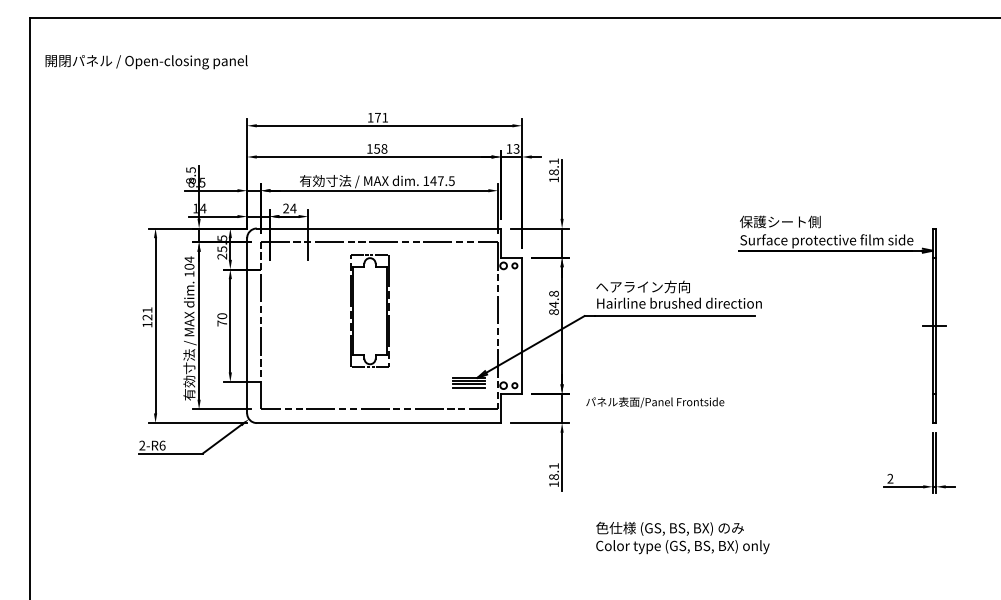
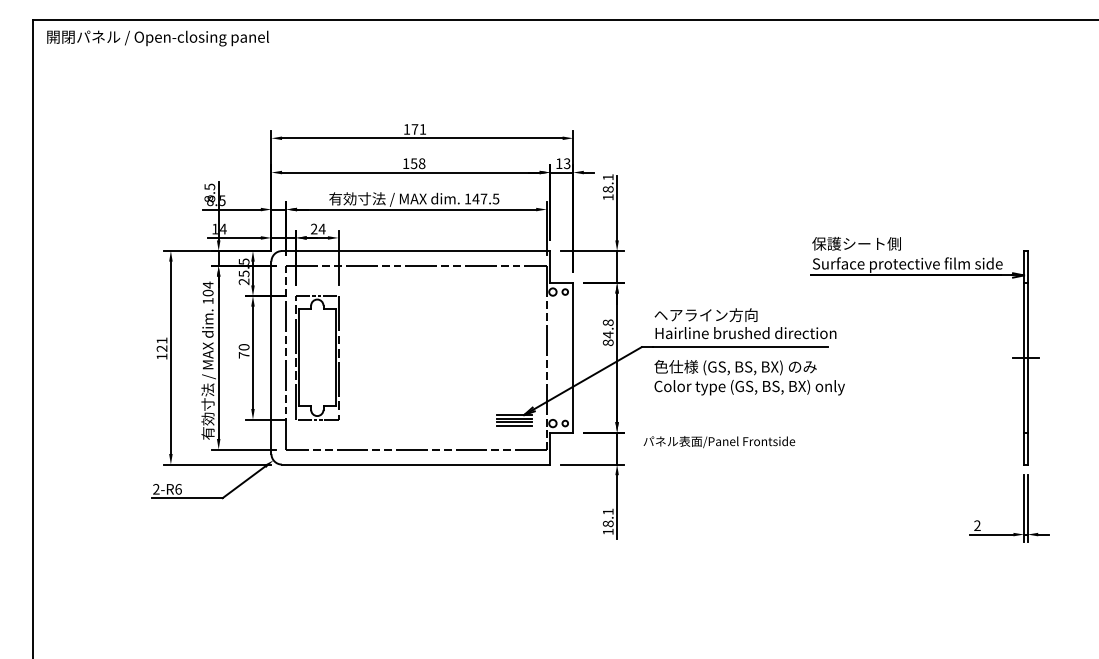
text: (146, 62) -> (158, 38), moved
part: (370, 310) -> (317, 357), moved
text: (682, 537) -> (749, 377), moved

